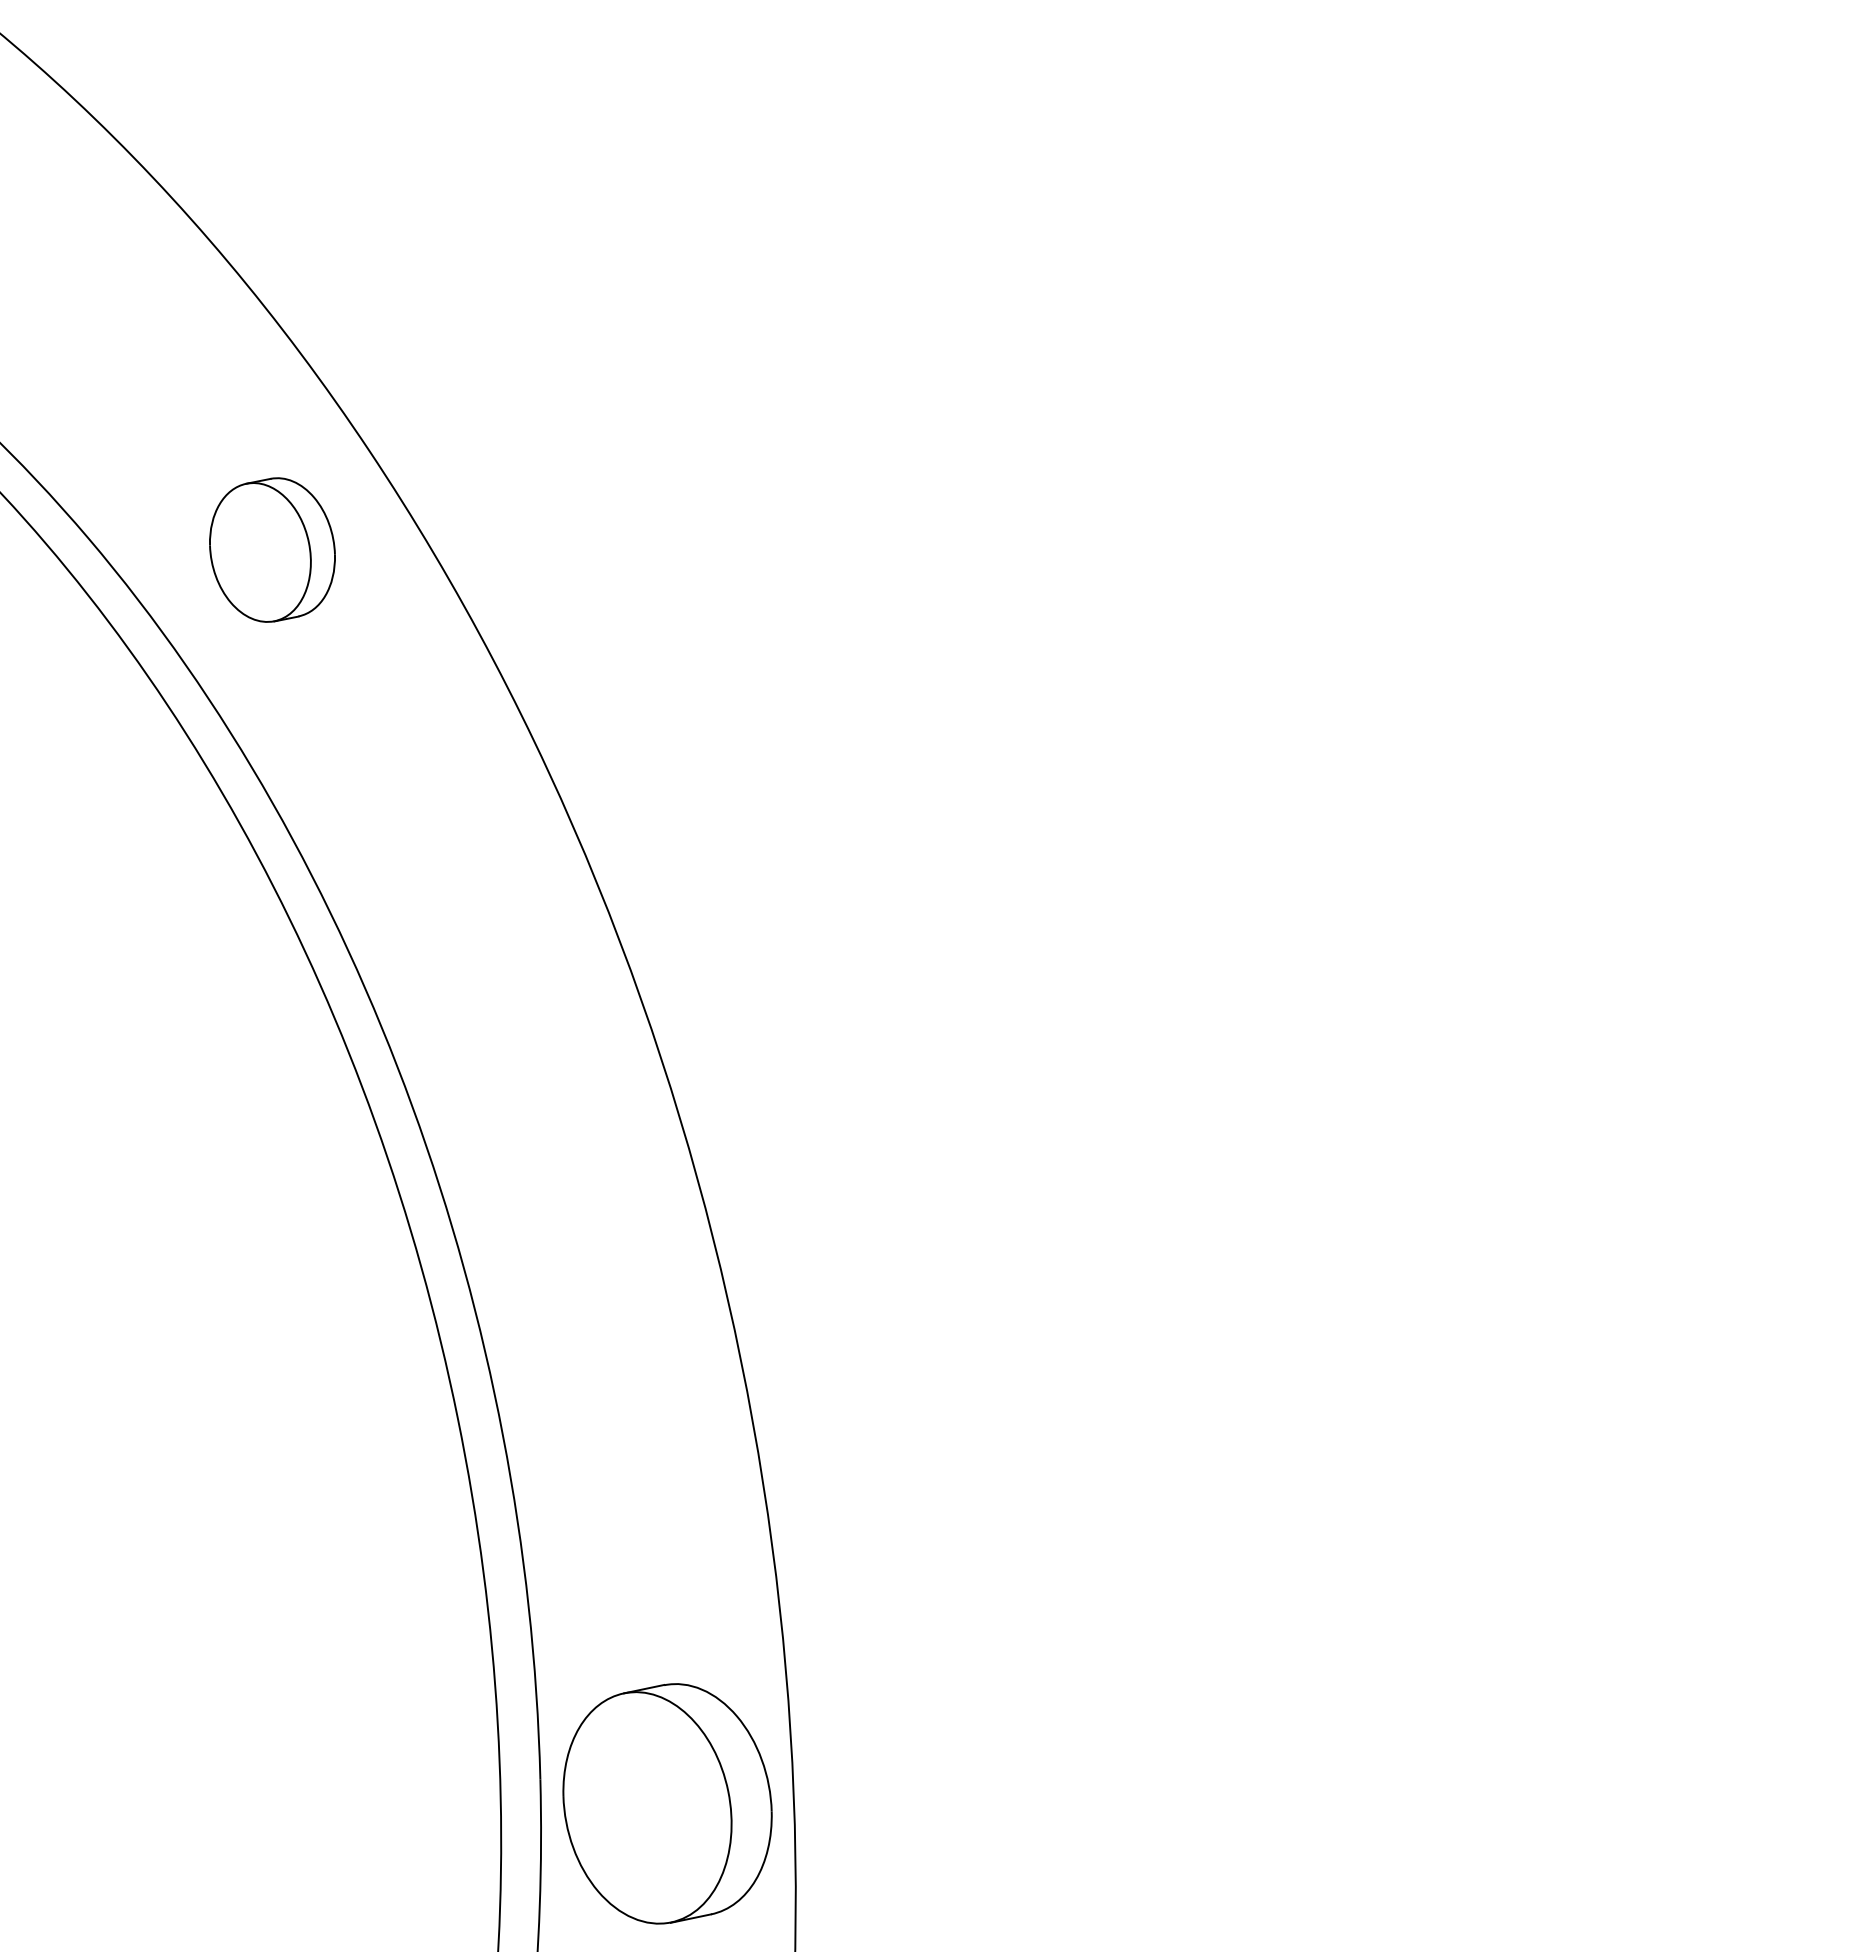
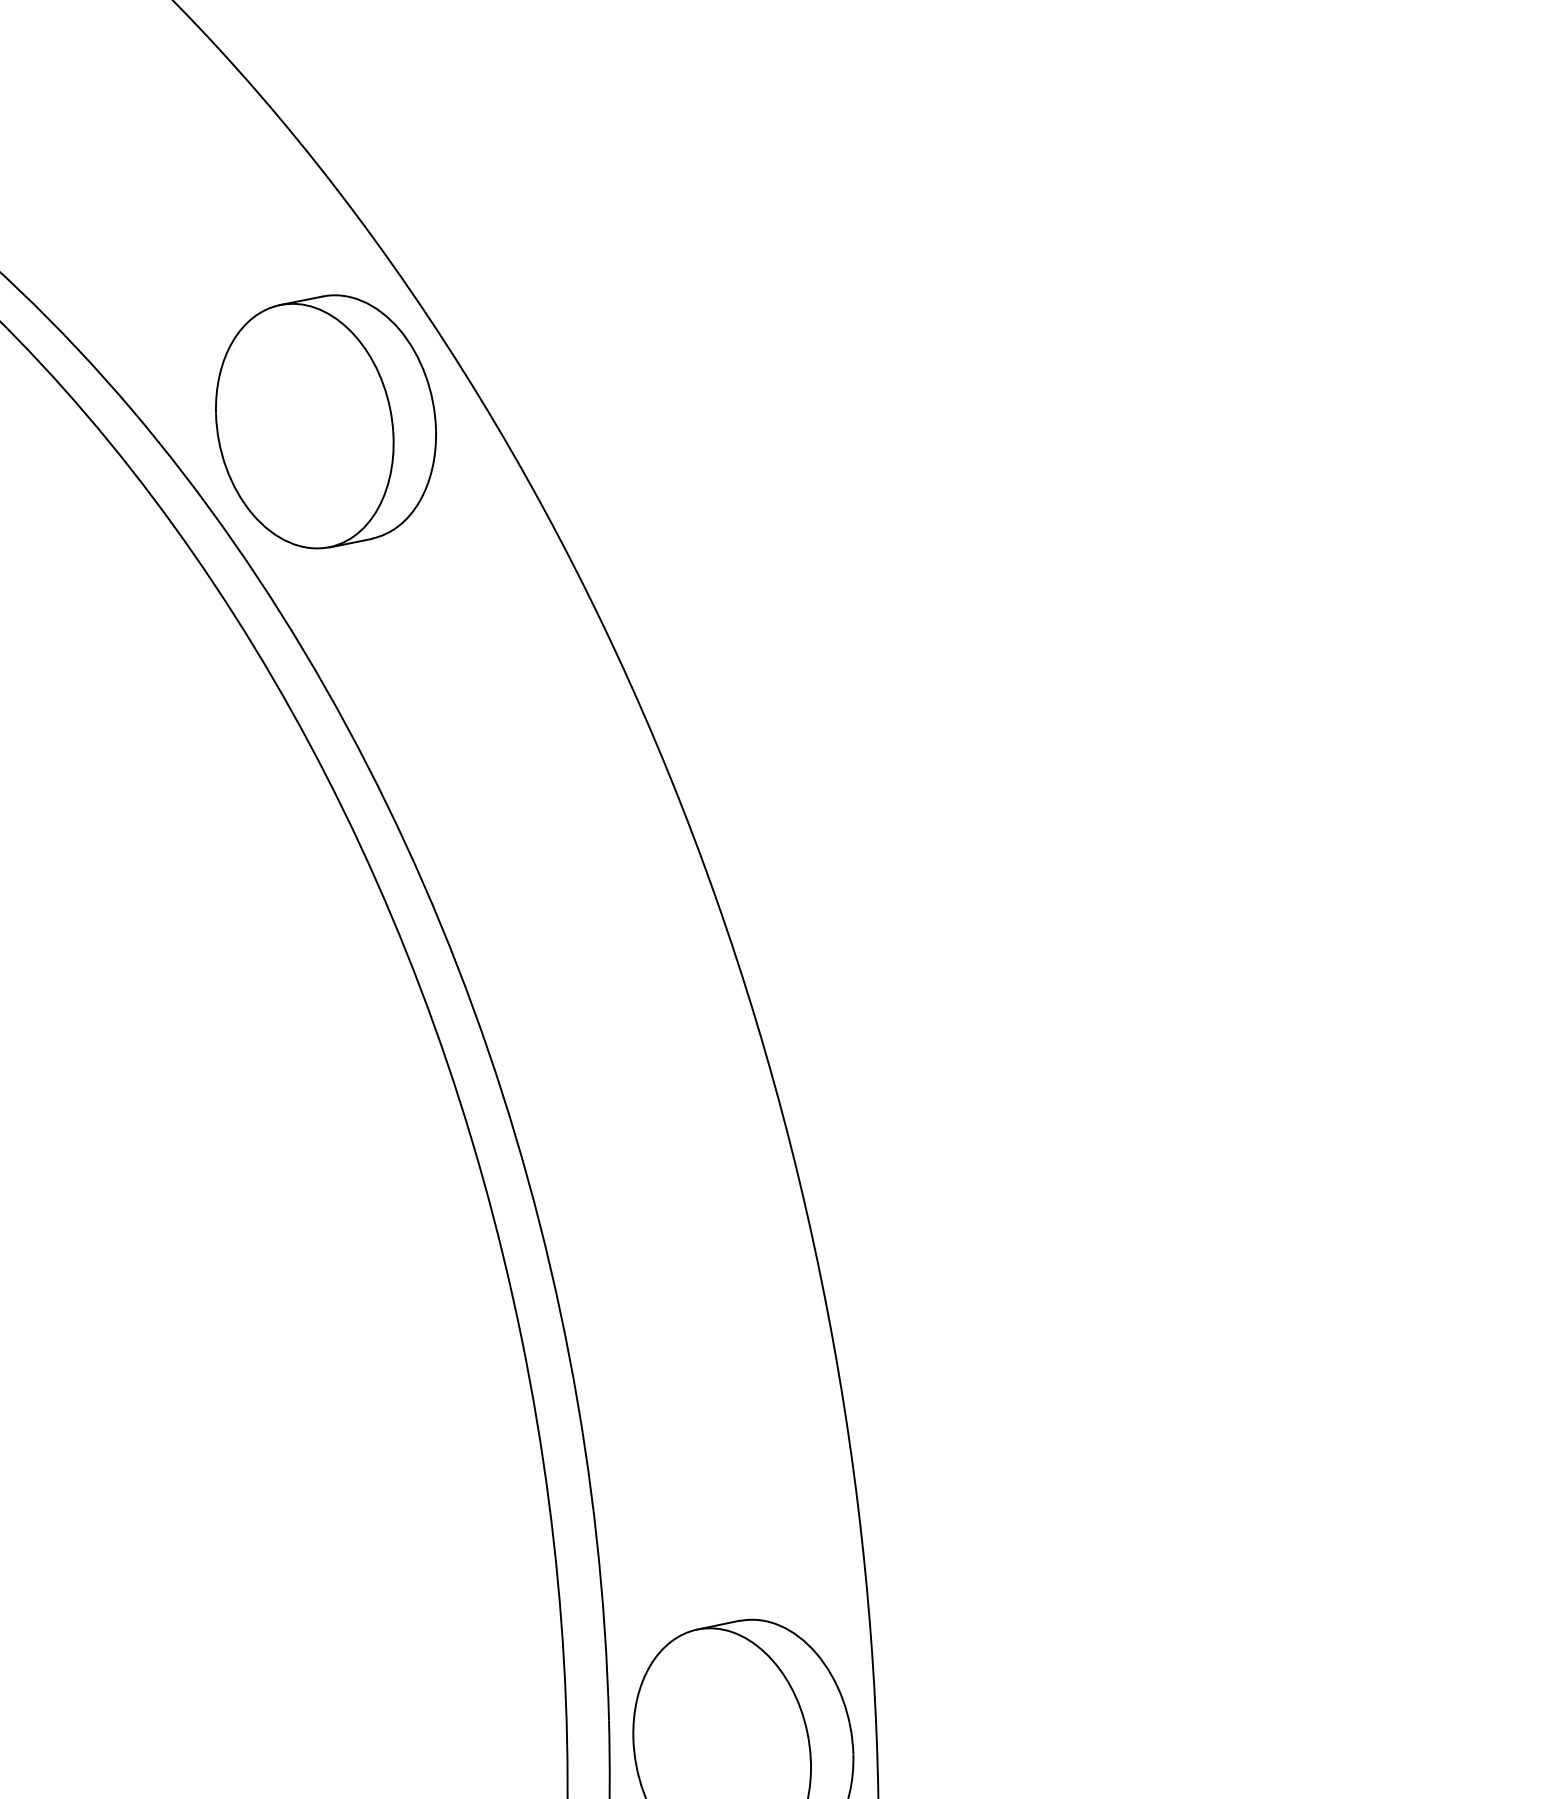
part: (272, 549) -> (326, 421), size x1.67

